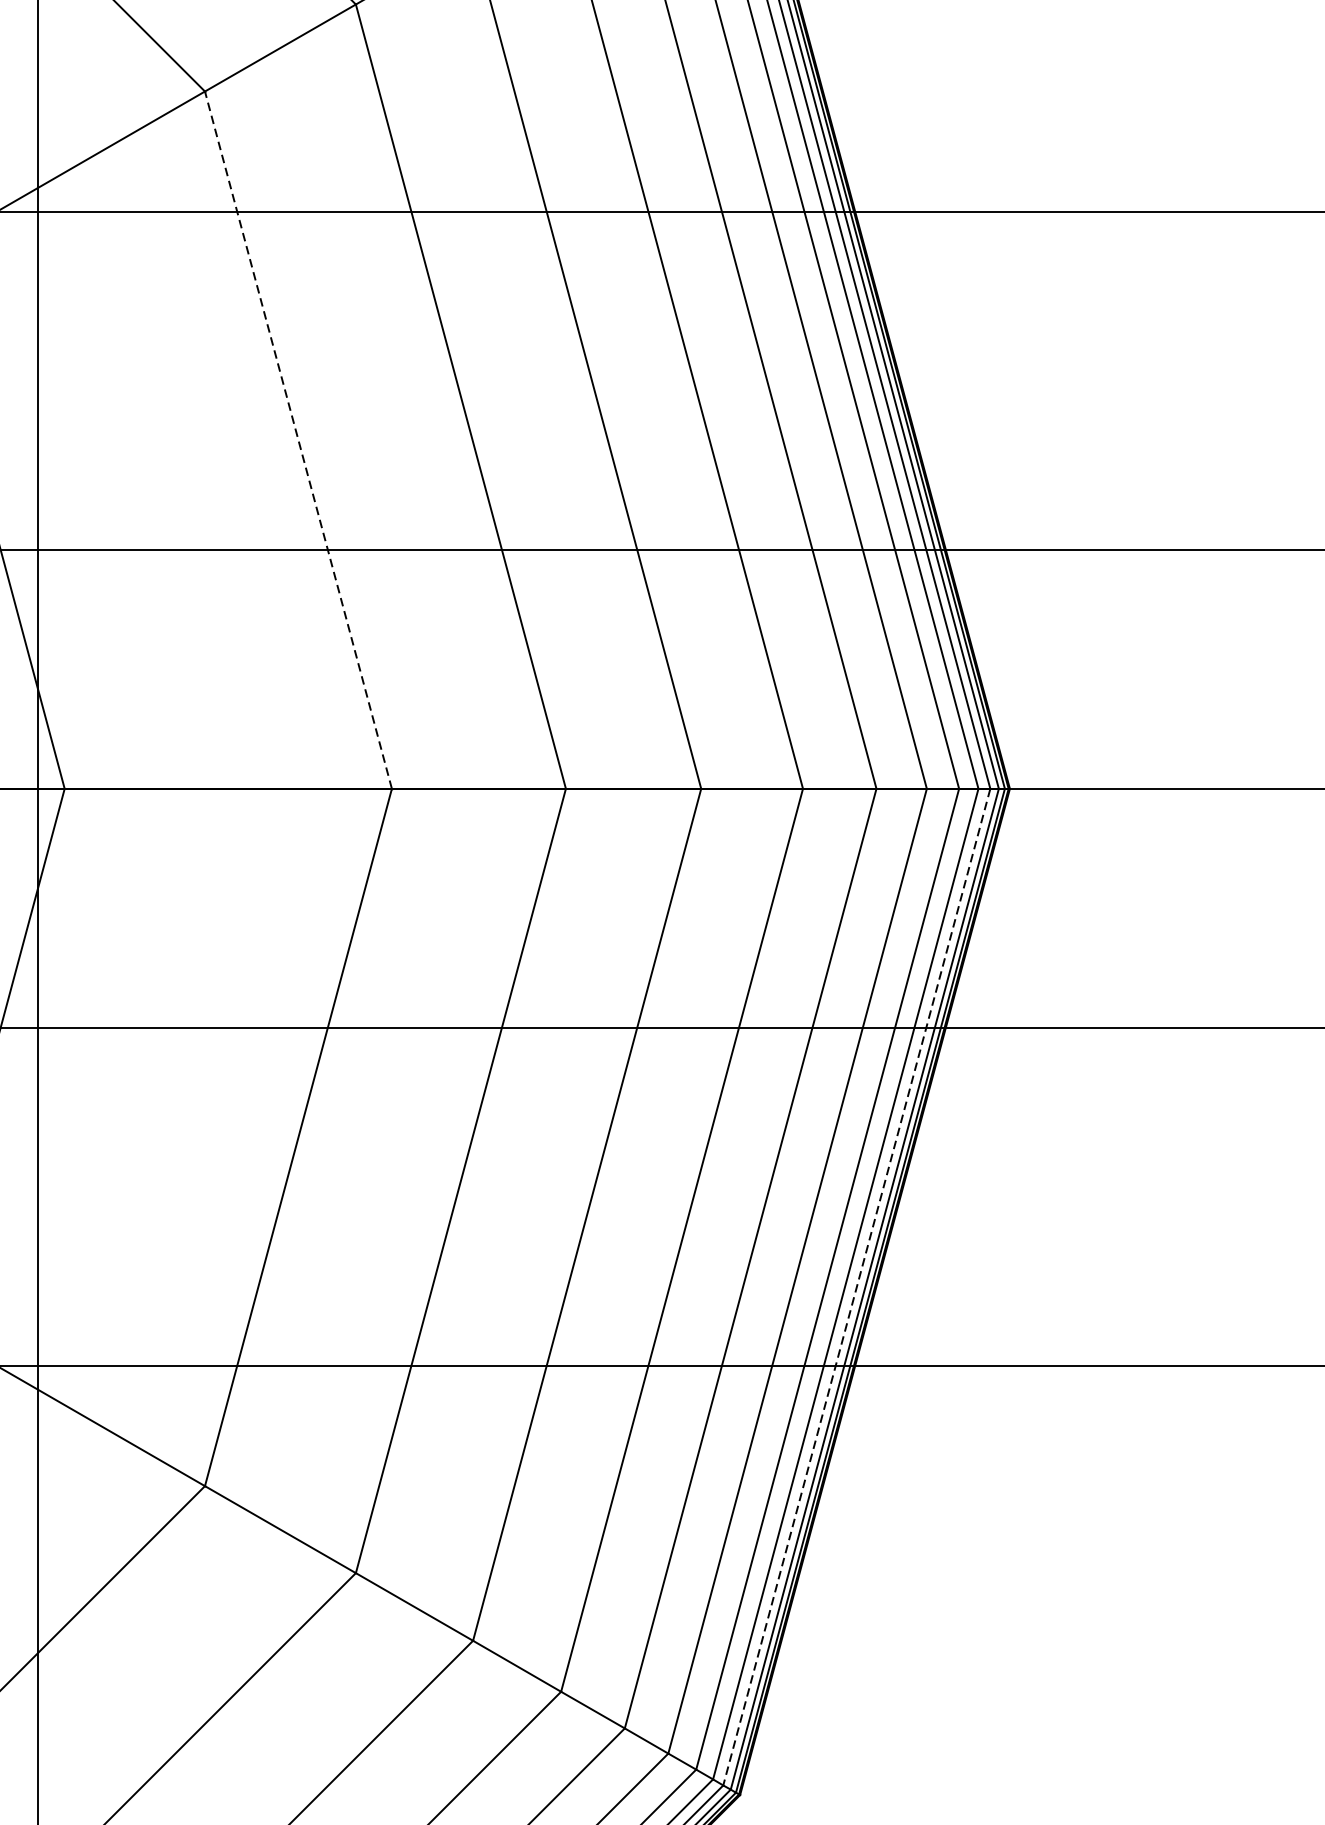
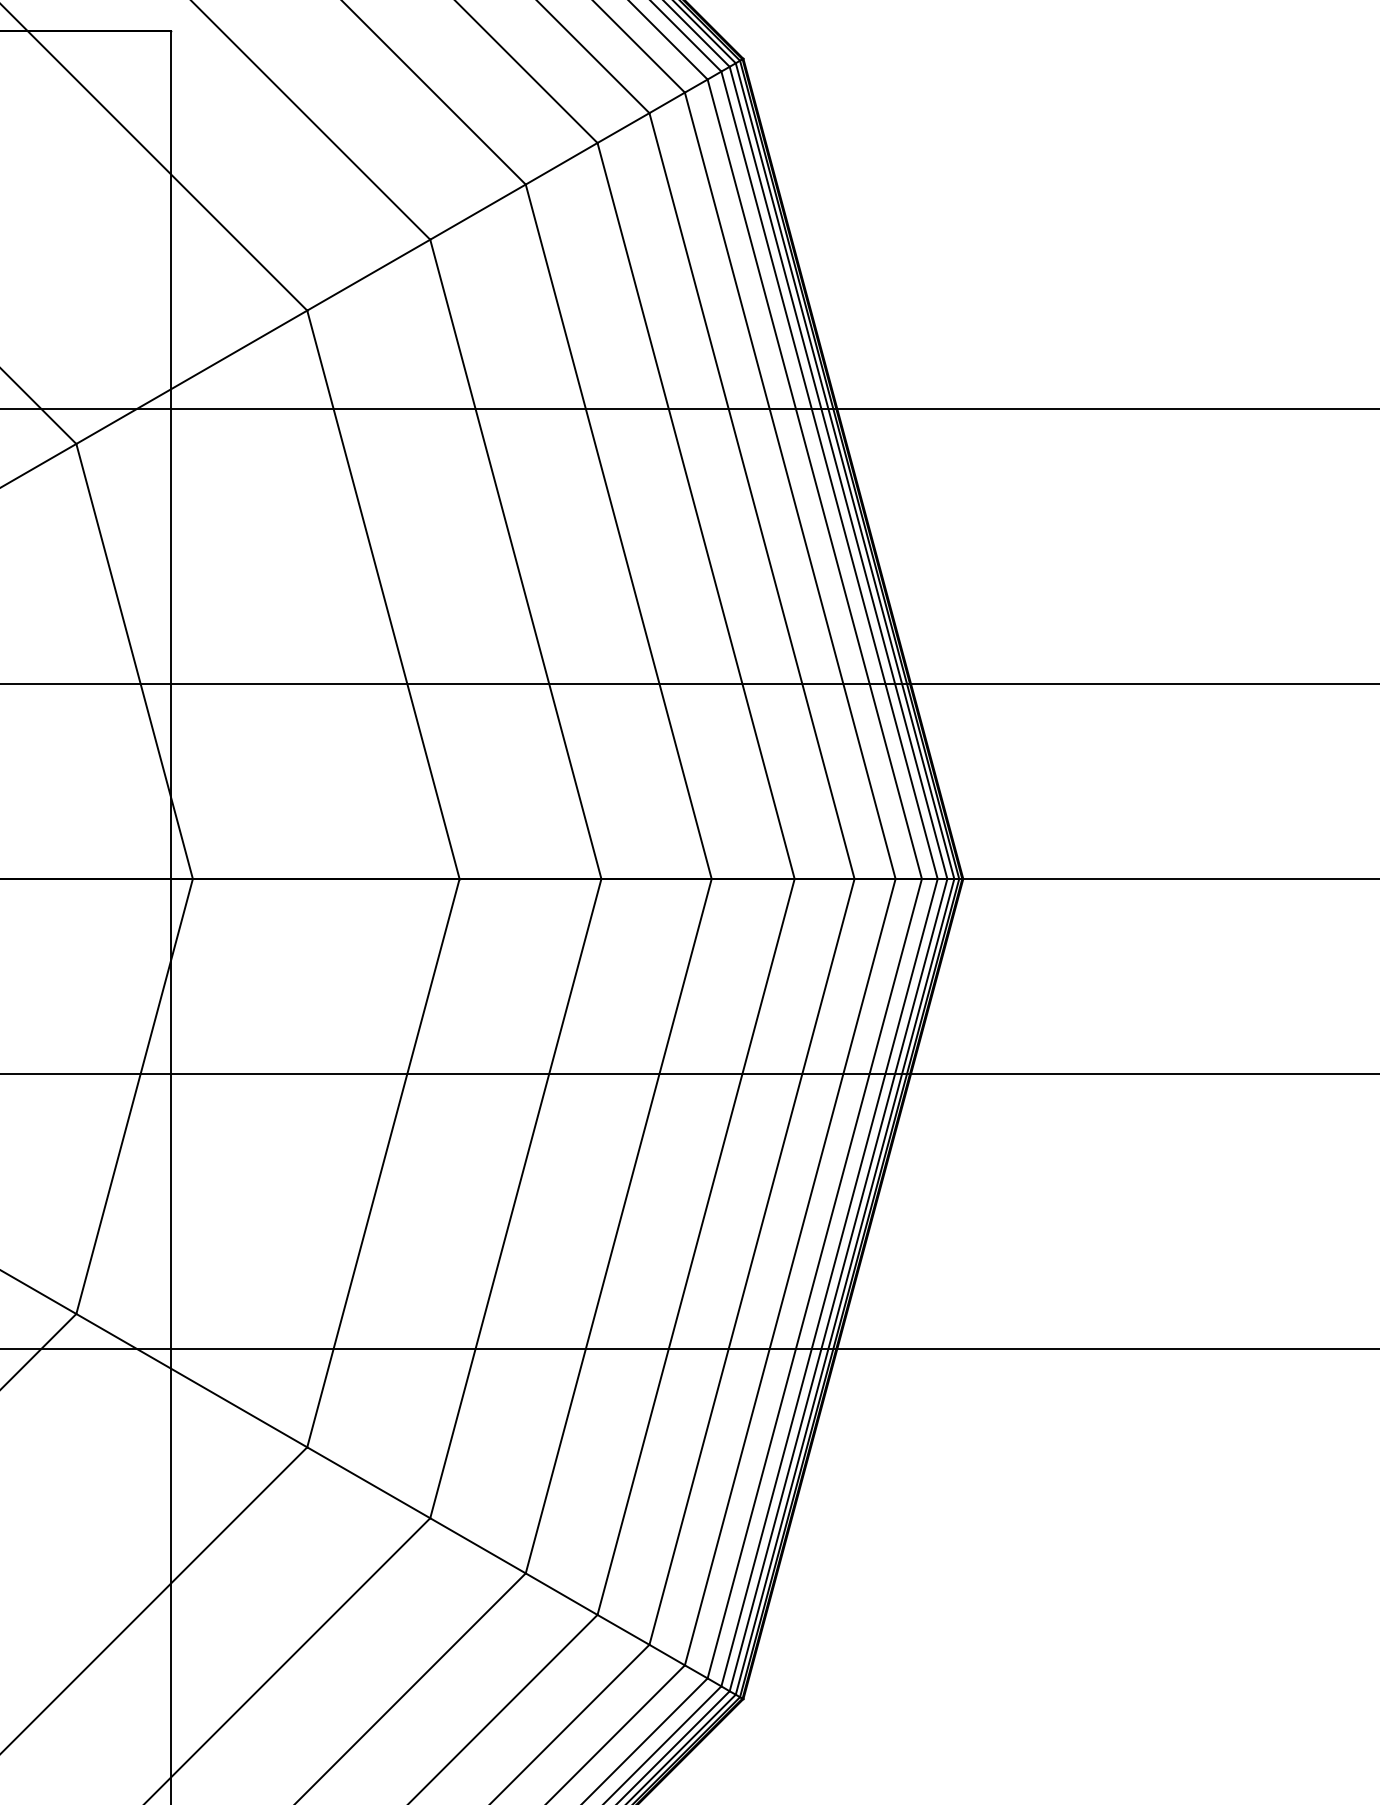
line: (298, 439) -> (383, 594), dashed -> solid
line: (856, 1287) -> (838, 1285), dashed -> solid

